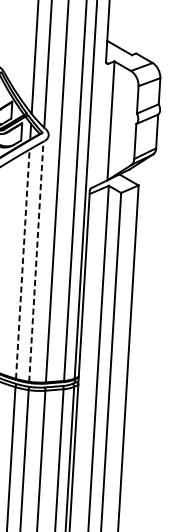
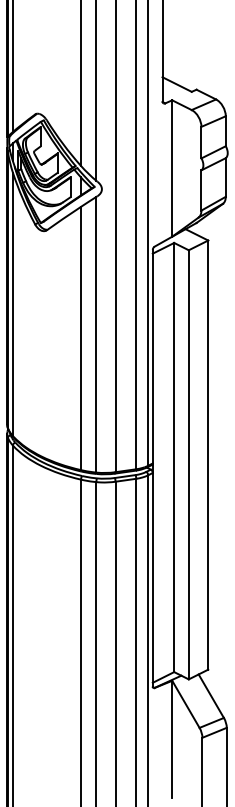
line: (36, 261) -> (96, 334), dashed -> solid
line: (23, 264) -> (81, 338), dashed -> solid

